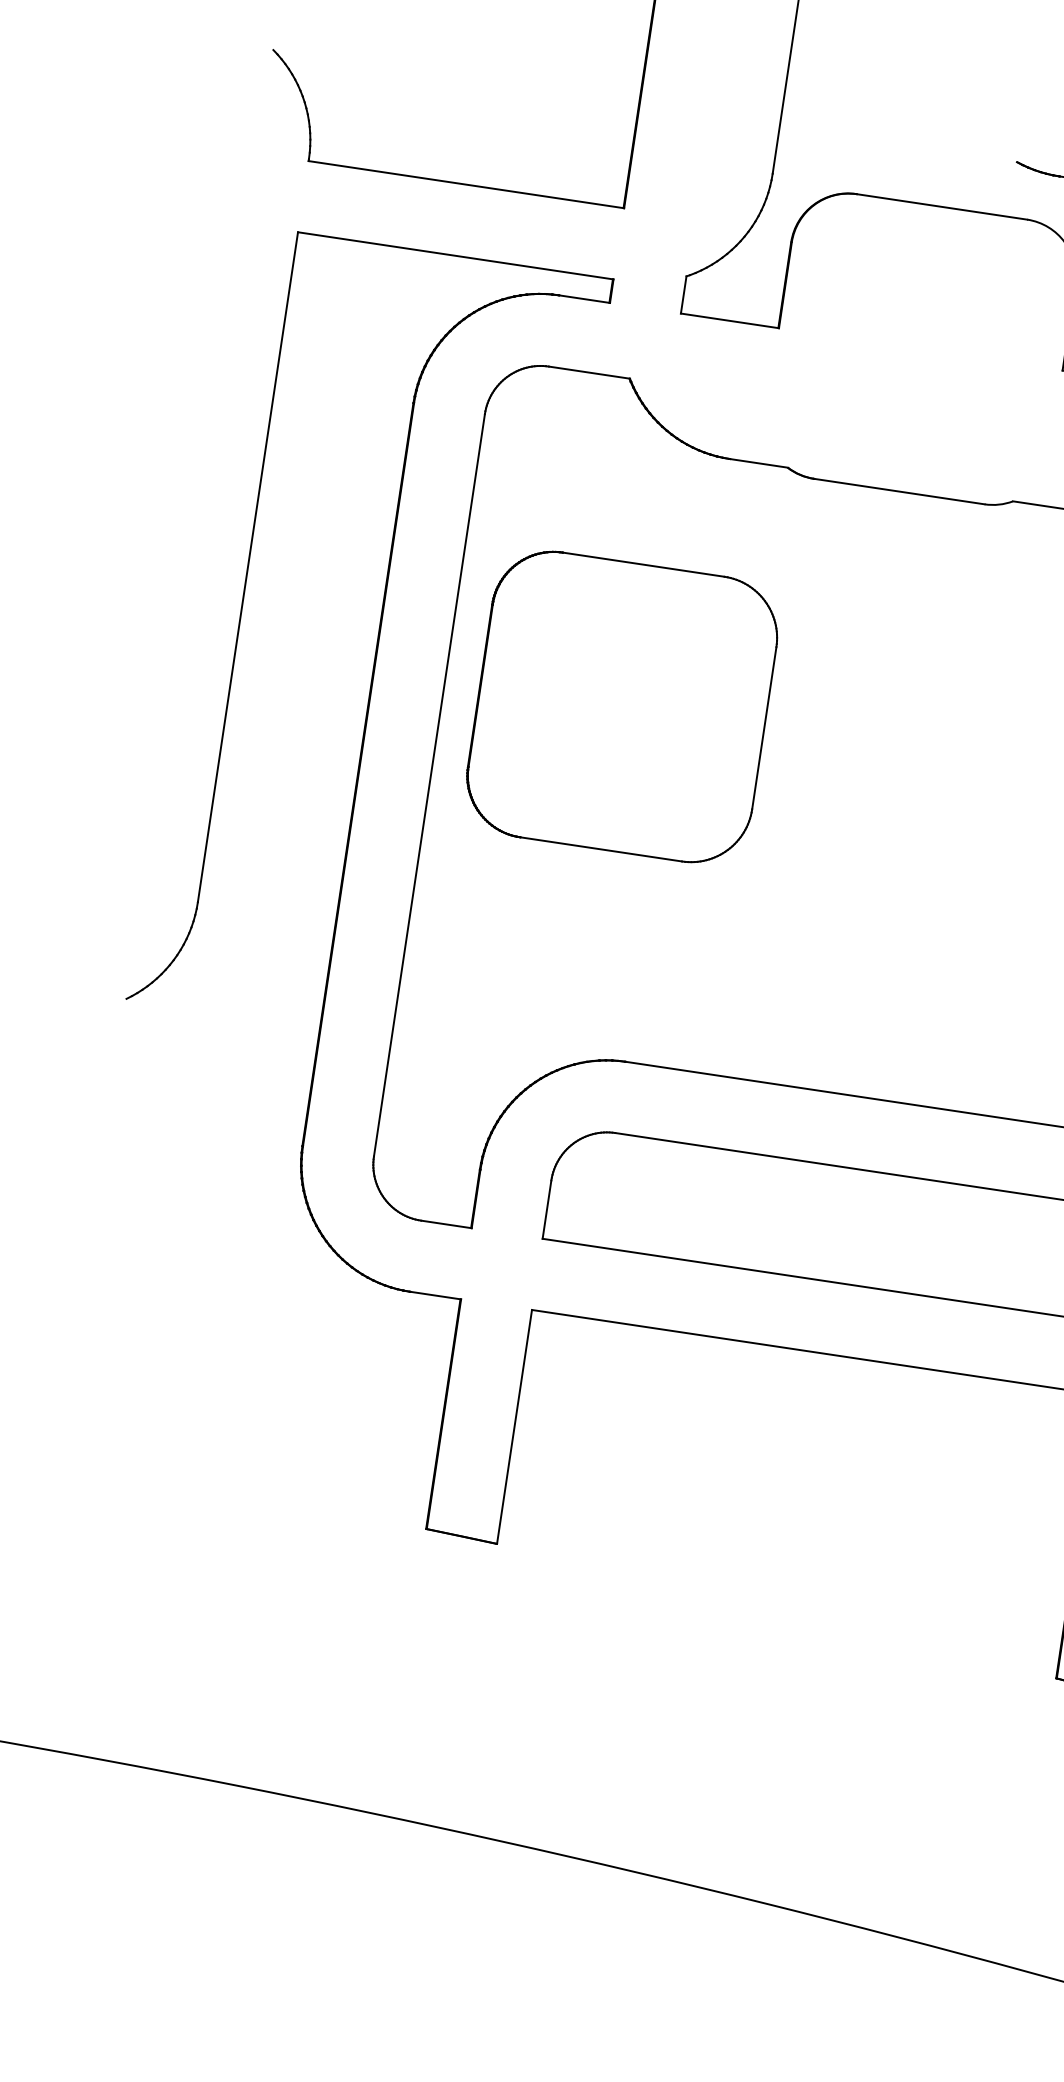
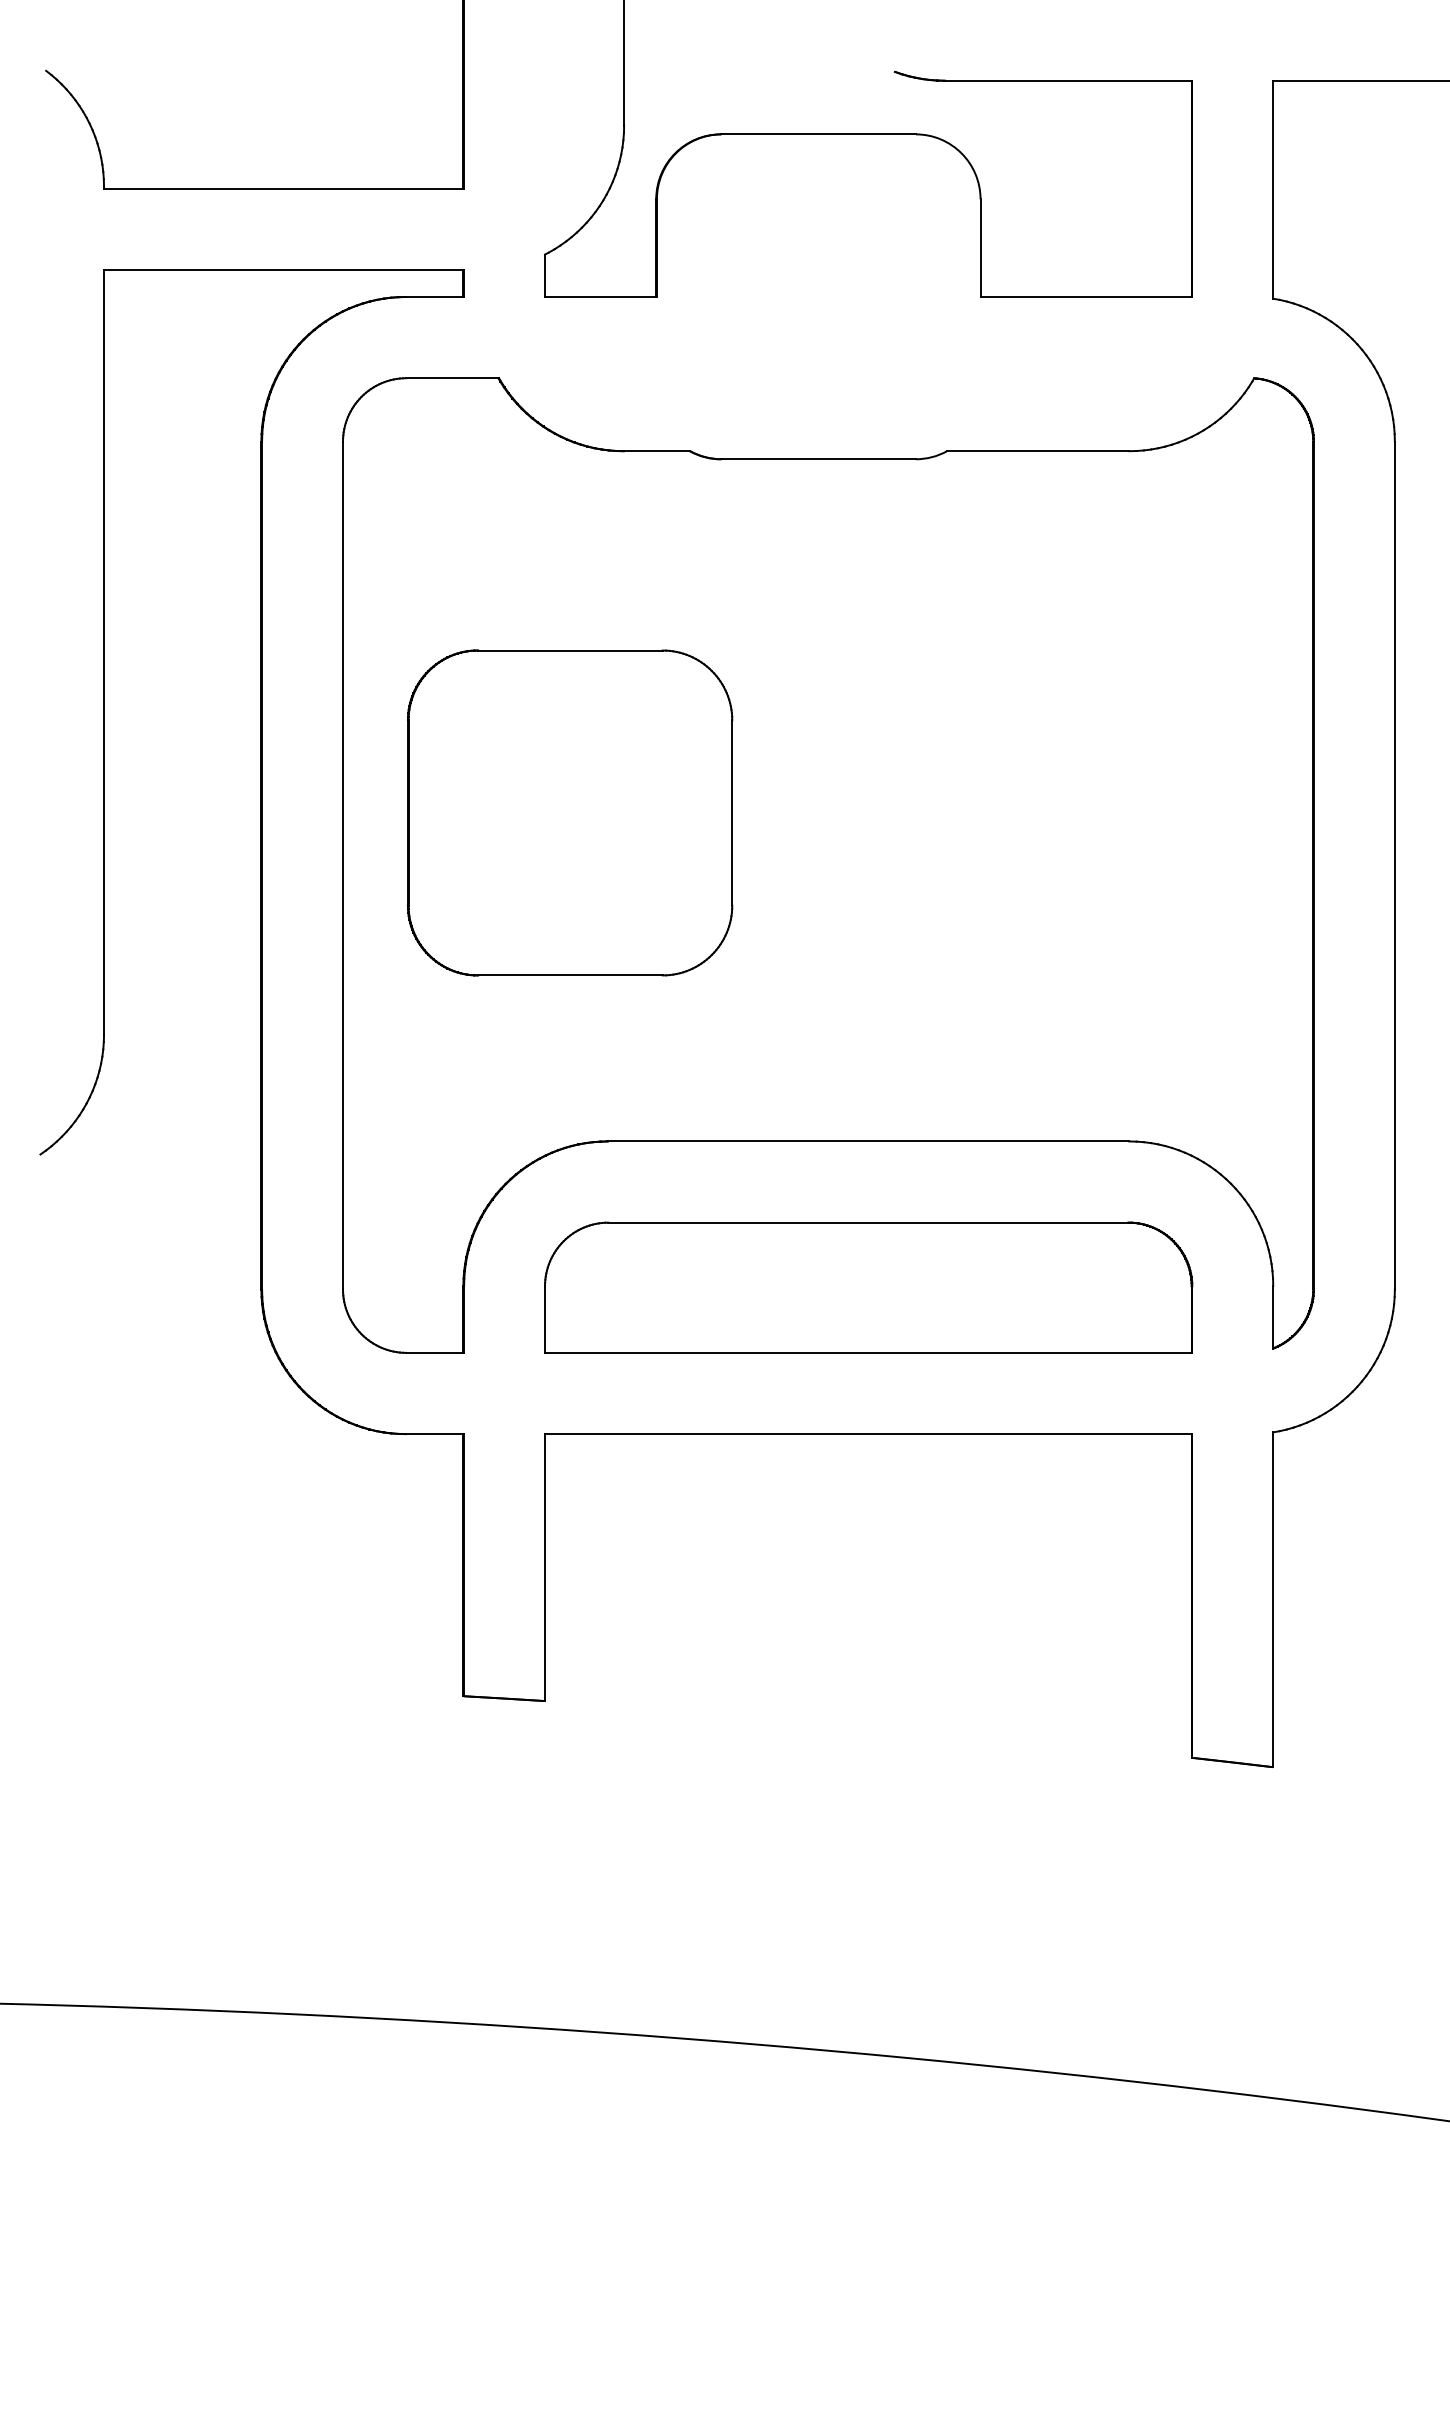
part: (622, 706) -> (570, 812), moved

